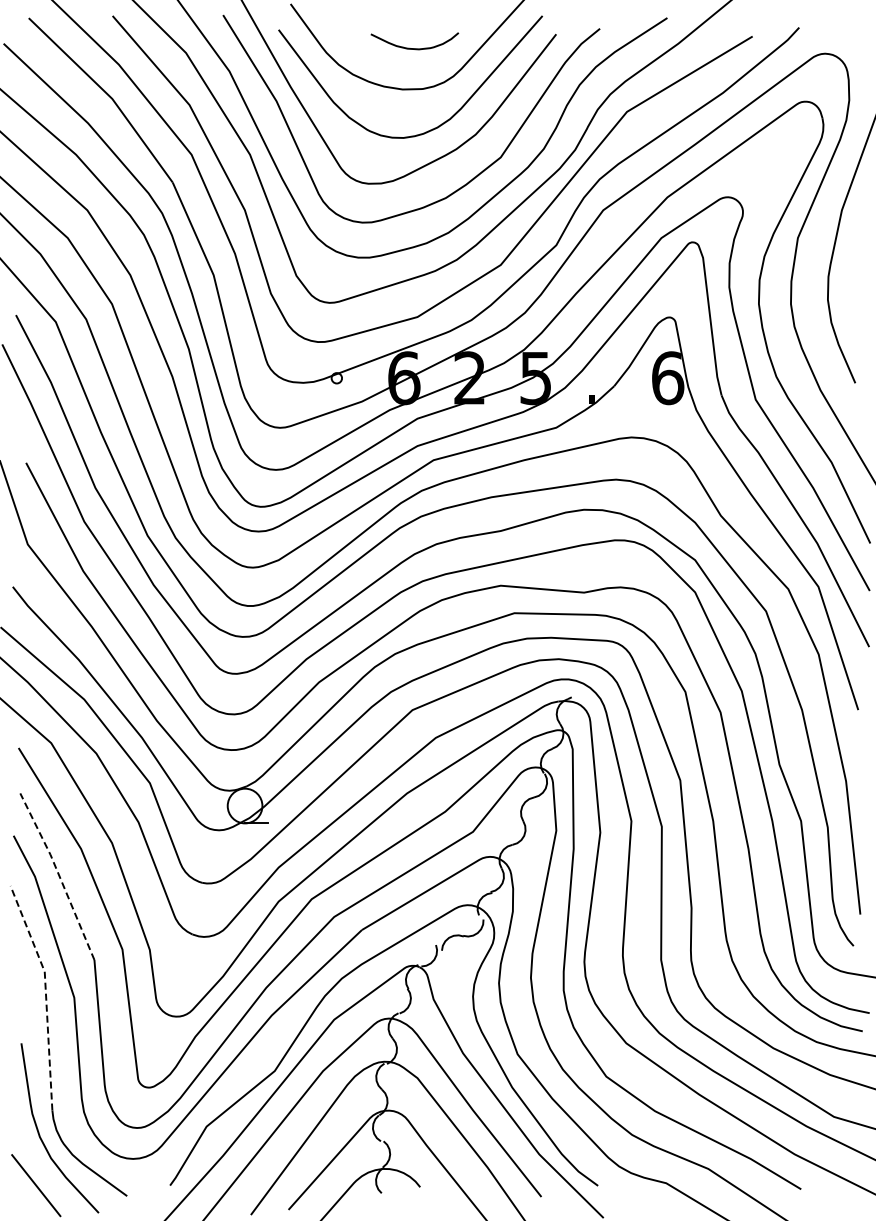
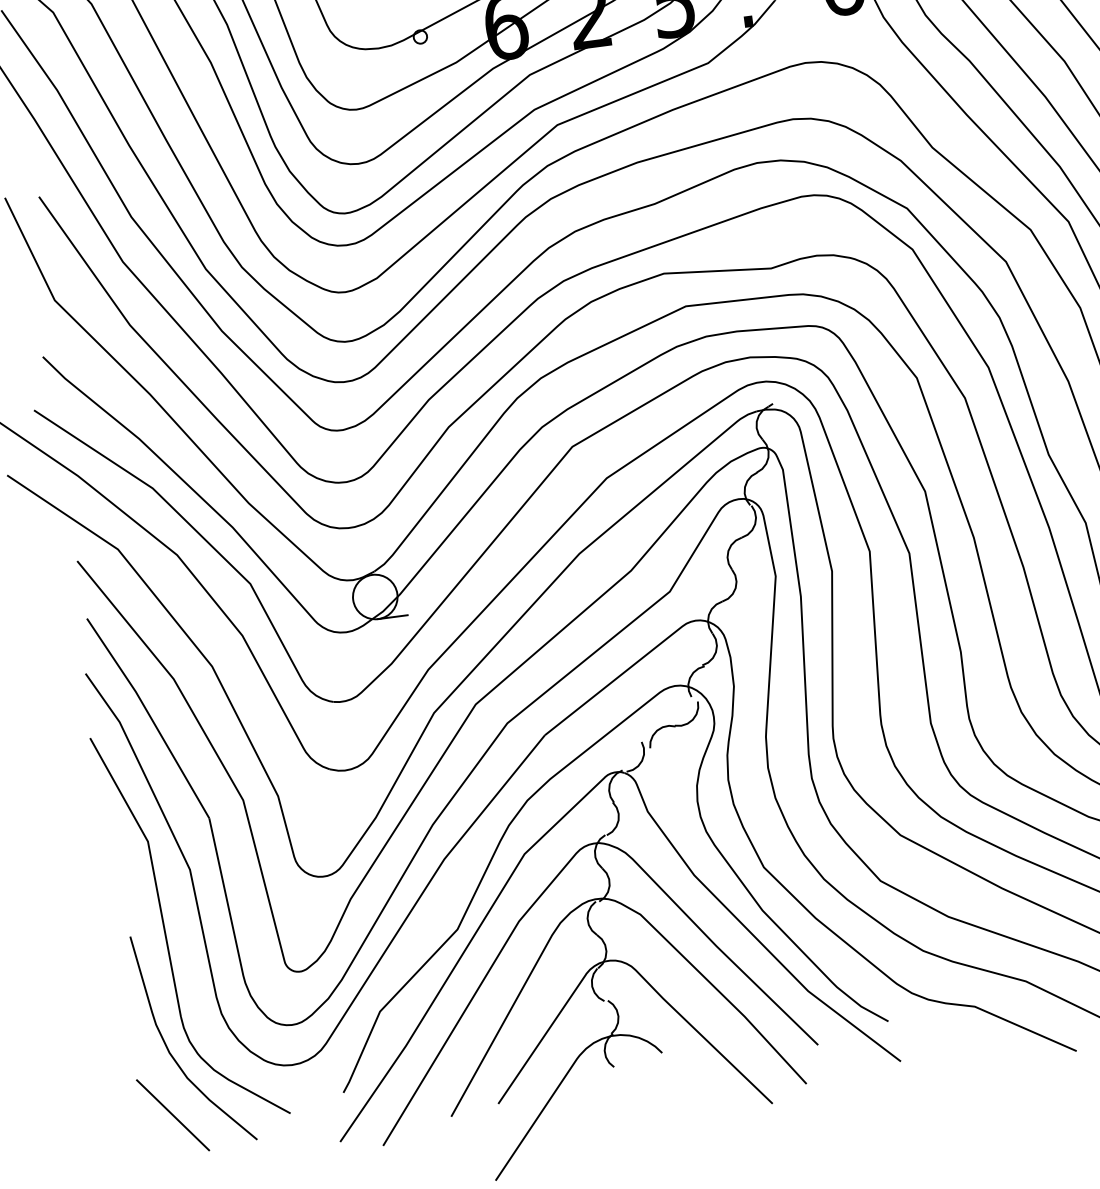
line: (59, 875) -> (150, 716), dashed -> solid
line: (45, 993) -> (152, 869), dashed -> solid

